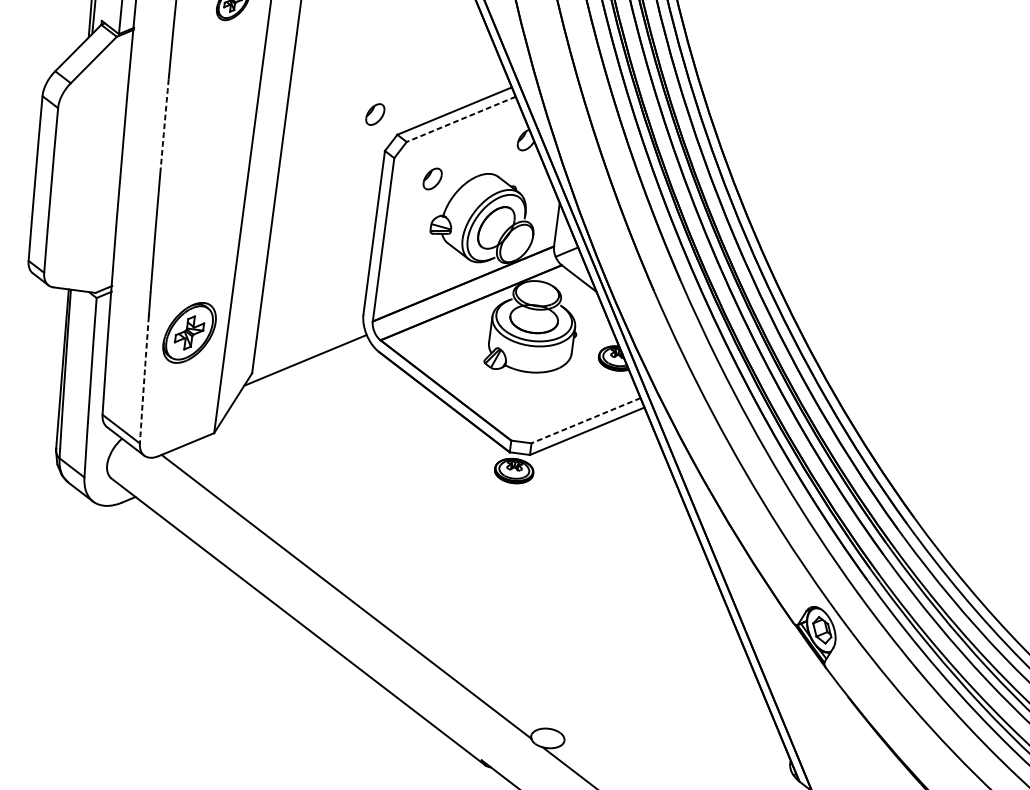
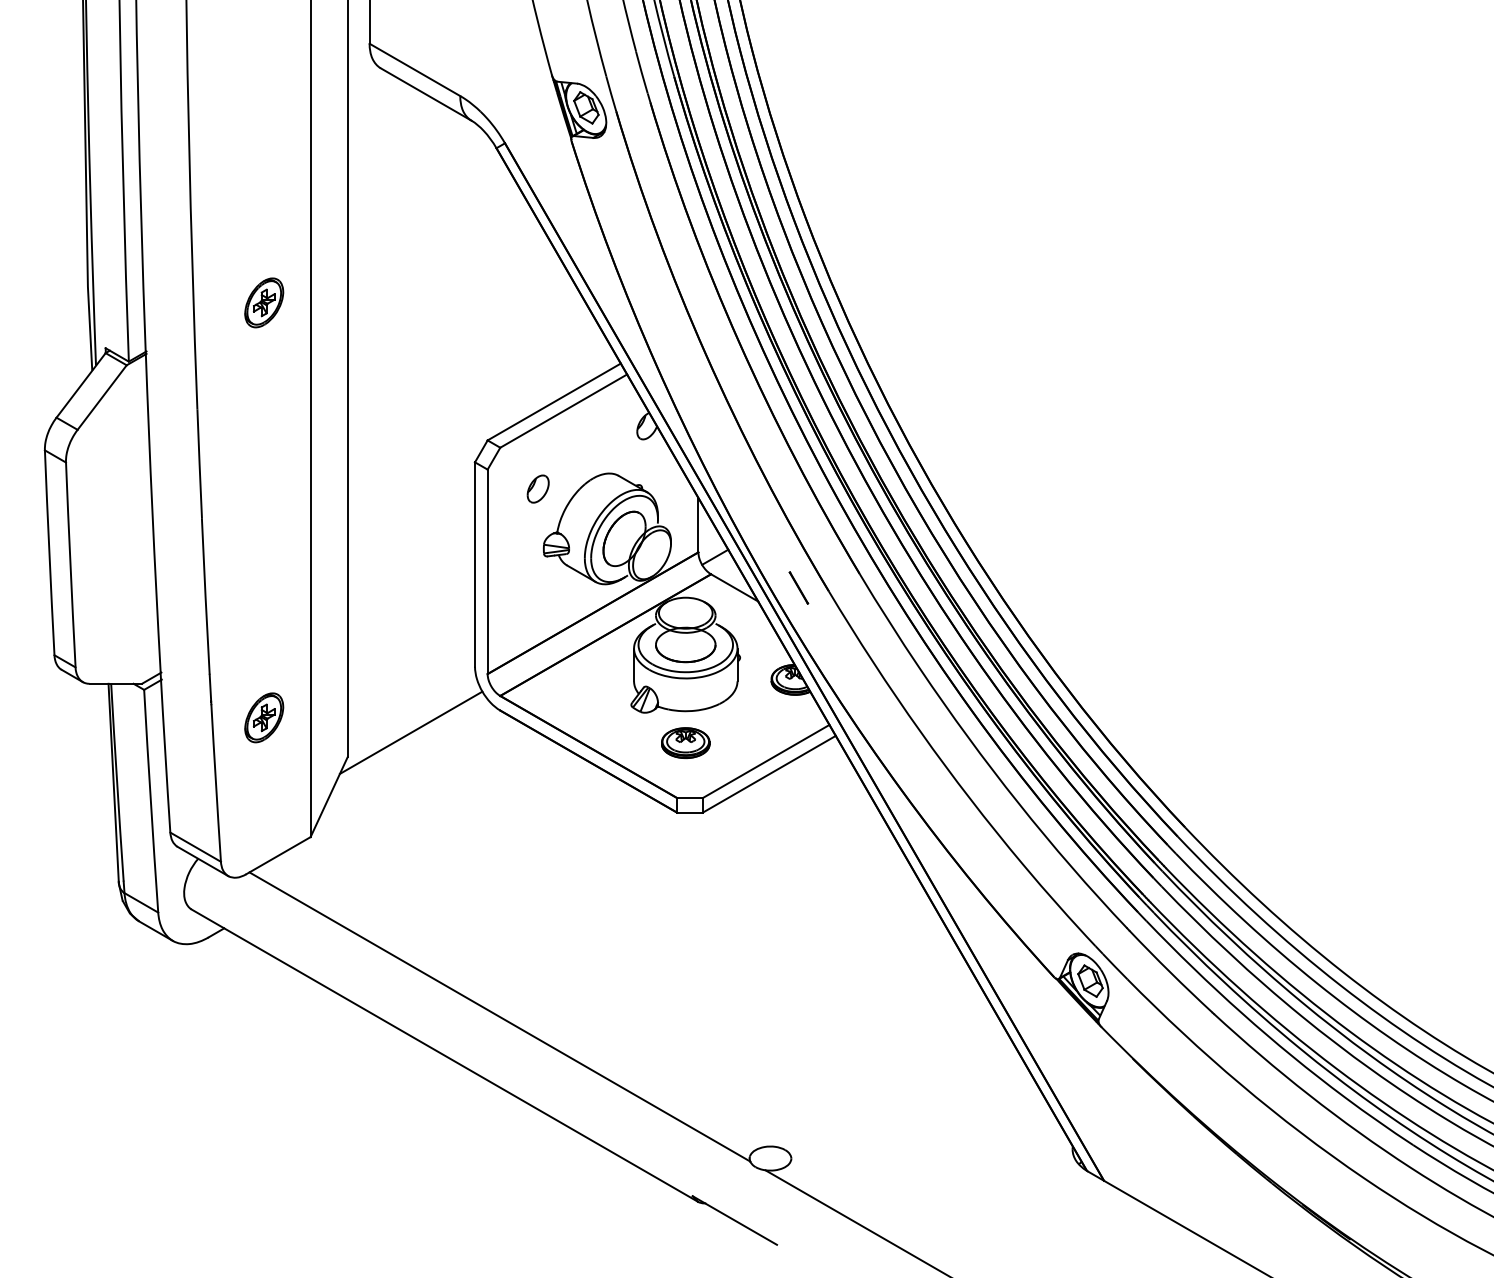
part: (374, 114) -> (456, 418), removed
line: (461, 119) -> (563, 411), dashed -> solid
arc: (164, 123) -> (199, 464), dashed -> solid
line: (630, 285) -> (798, 587), added
part: (189, 332) -> (264, 717), size x0.62
arc: (143, 380) -> (215, 783), dashed -> solid
line: (585, 420) -> (765, 761), dashed -> solid
part: (513, 471) -> (685, 743), moved

